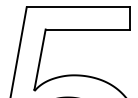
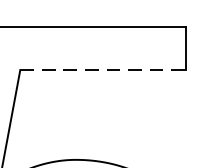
line: (88, 29) -> (104, 70), solid -> dashed

